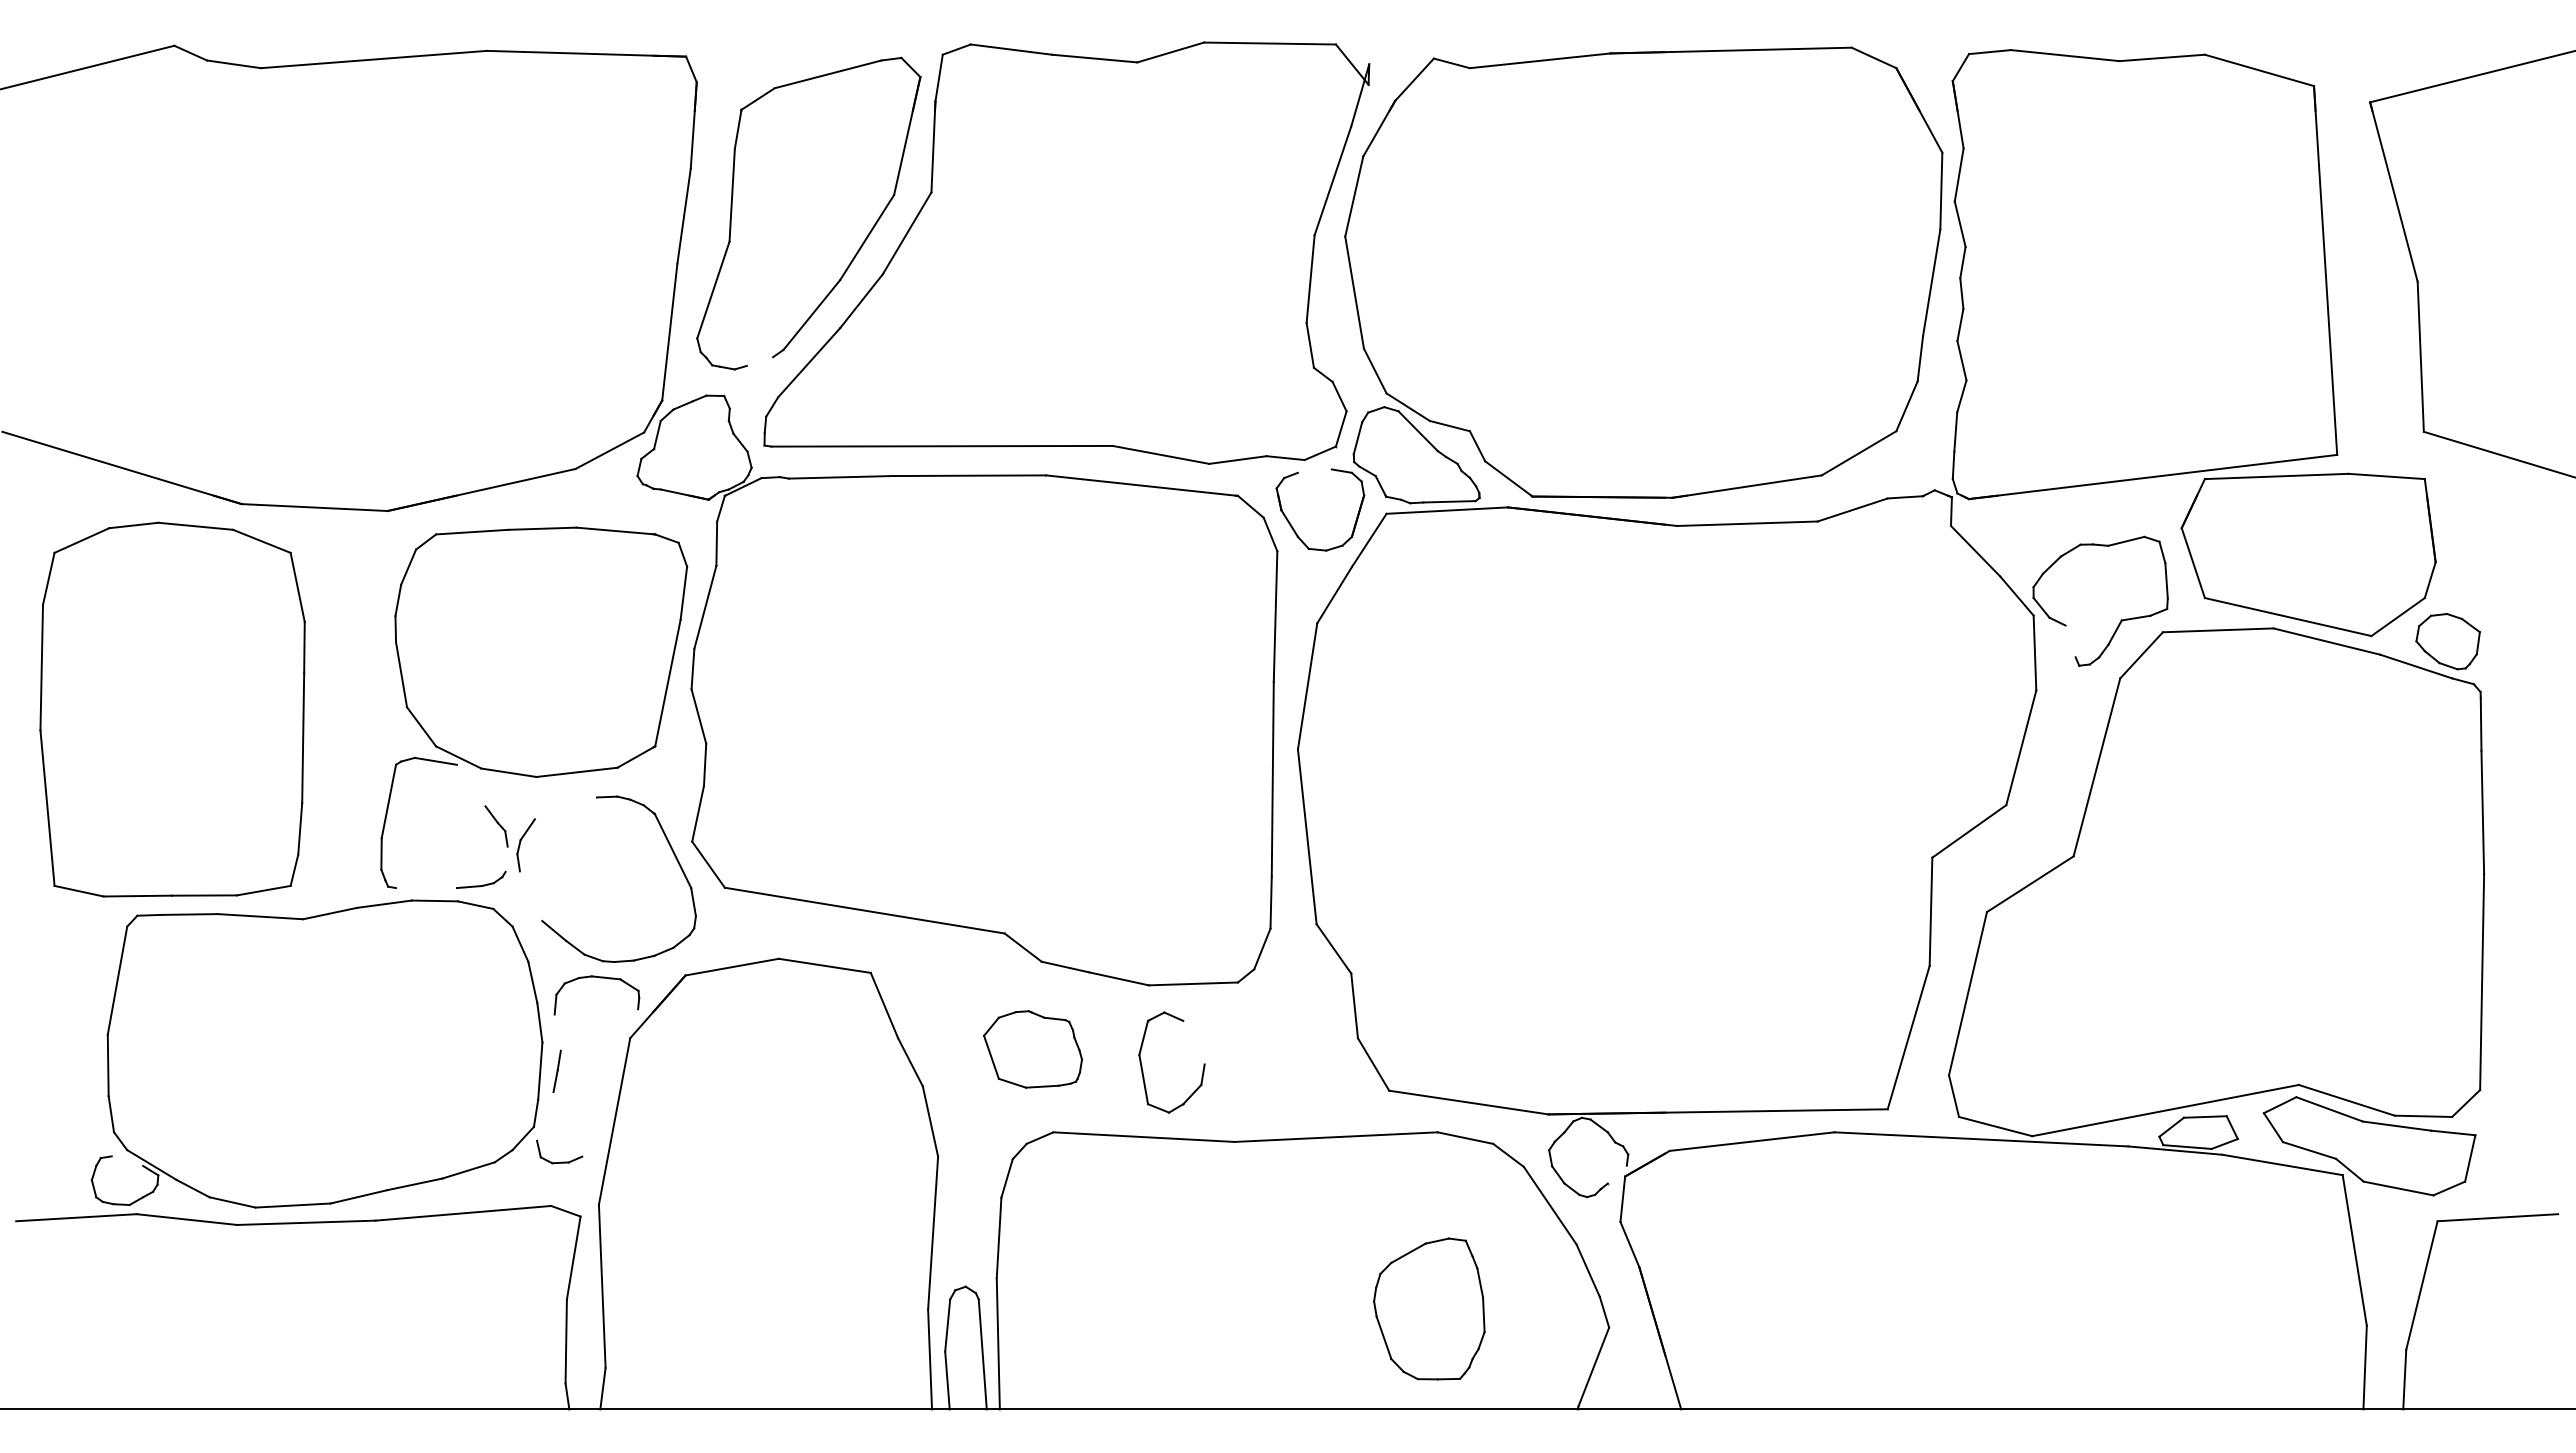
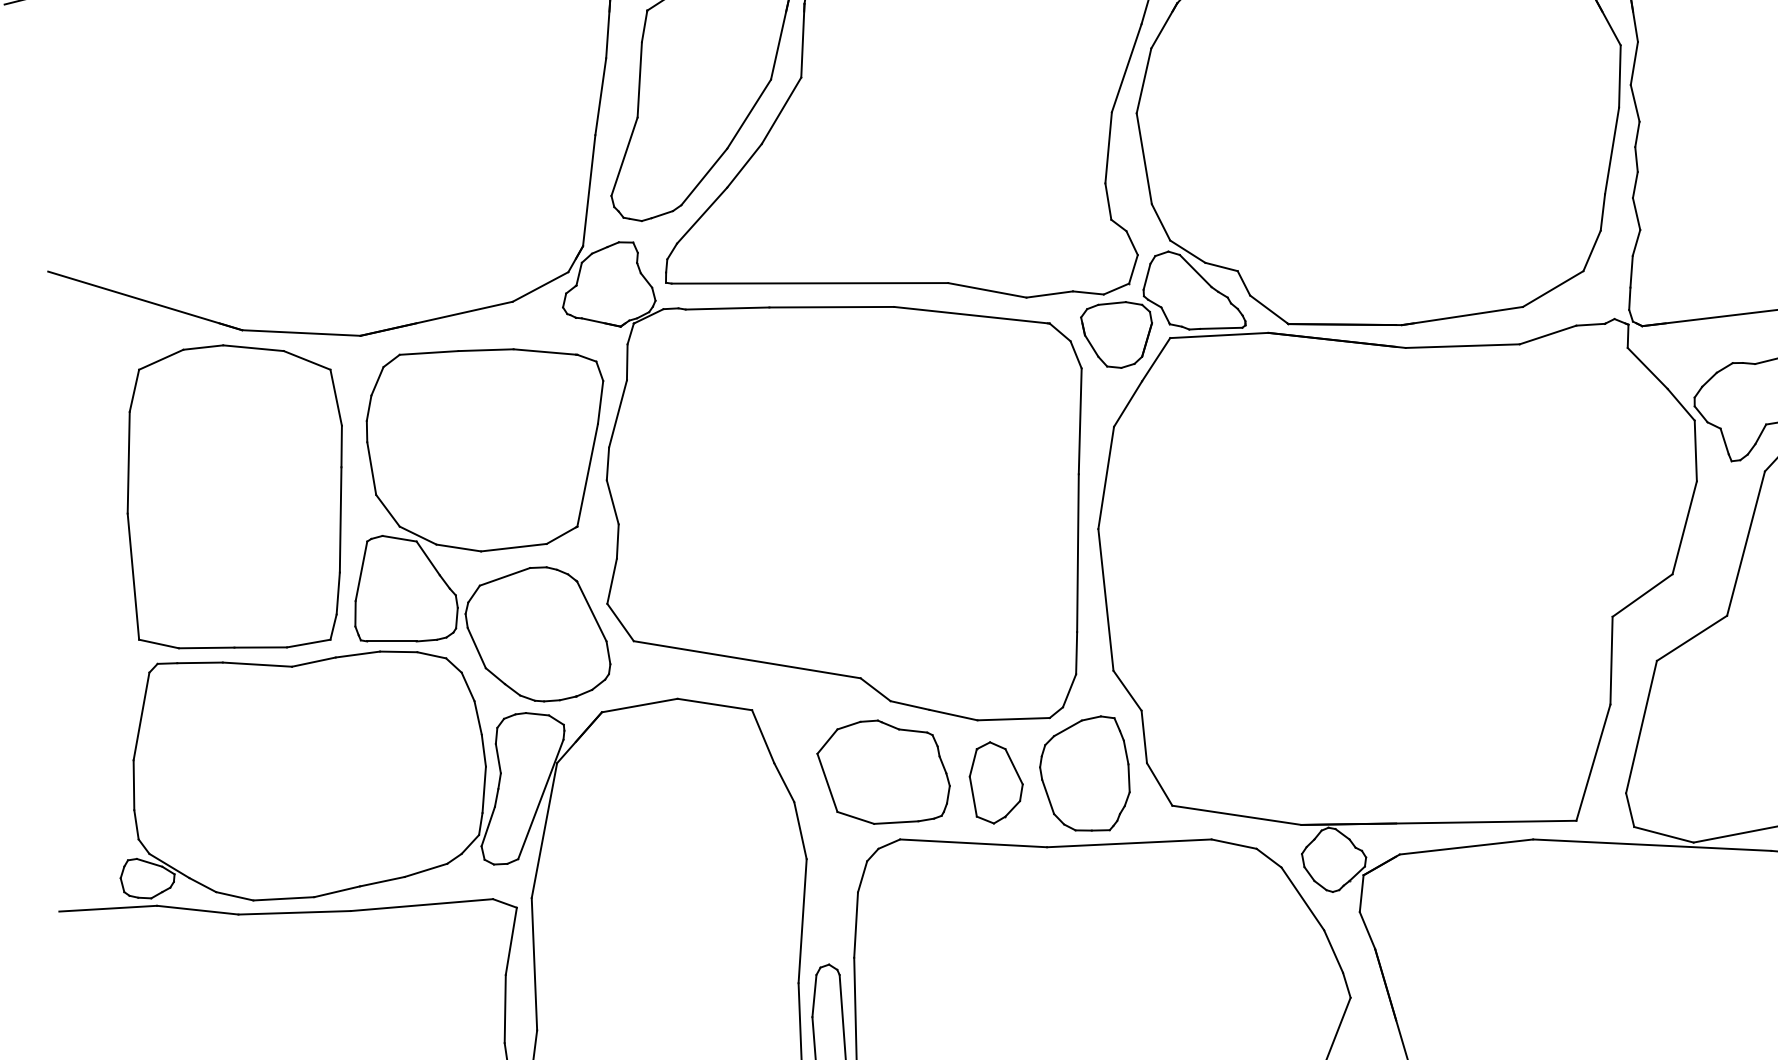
line: (759, 361) -> (661, 214), added
line: (1314, 470) -> (1111, 302), added
line: (2070, 641) -> (1724, 441), added
part: (172, 709) -> (234, 496), moved
line: (470, 785) -> (427, 558), added
line: (565, 808) -> (504, 576), added
line: (506, 858) -> (456, 617), added
line: (426, 888) -> (391, 641), added
line: (530, 896) -> (476, 648), added
line: (557, 1032) -> (498, 758), added
line: (1193, 1042) -> (1013, 766), added
part: (1032, 1049) -> (883, 772), size x1.67
line: (610, 1082) -> (541, 799), added
line: (545, 1116) -> (488, 826), added
line: (127, 1160) -> (149, 862), added
line: (1616, 1174) -> (1356, 873), added
part: (1429, 1308) -> (1085, 773), moved

